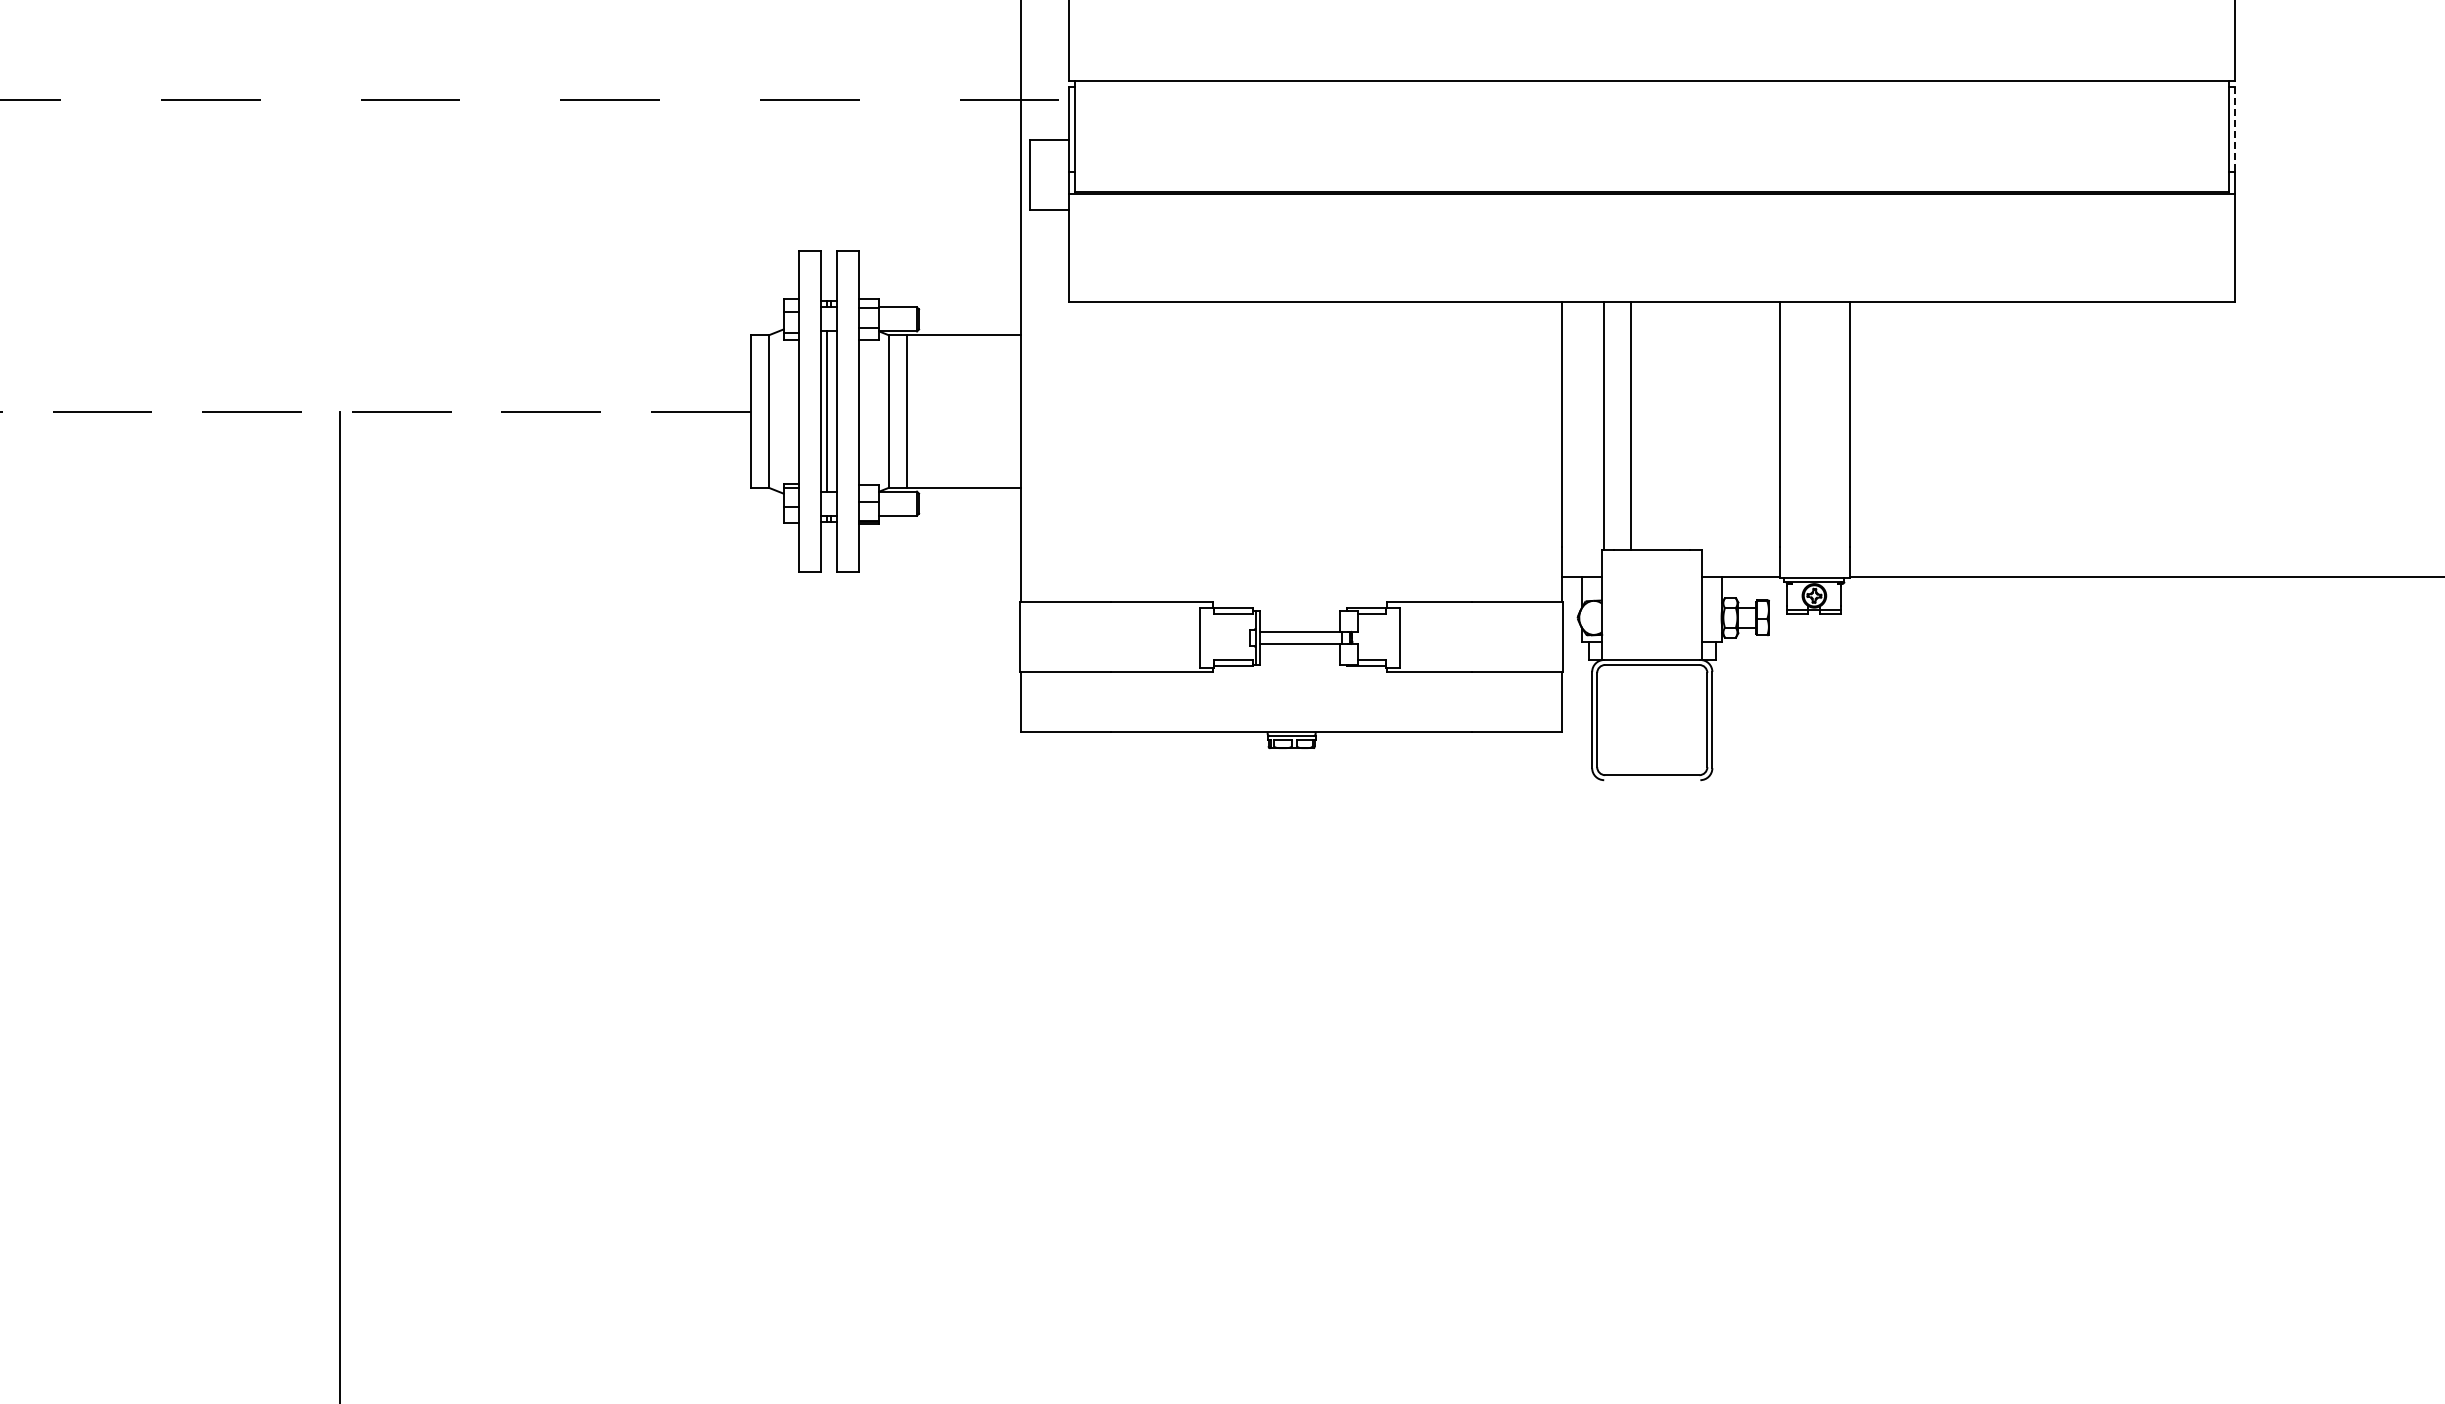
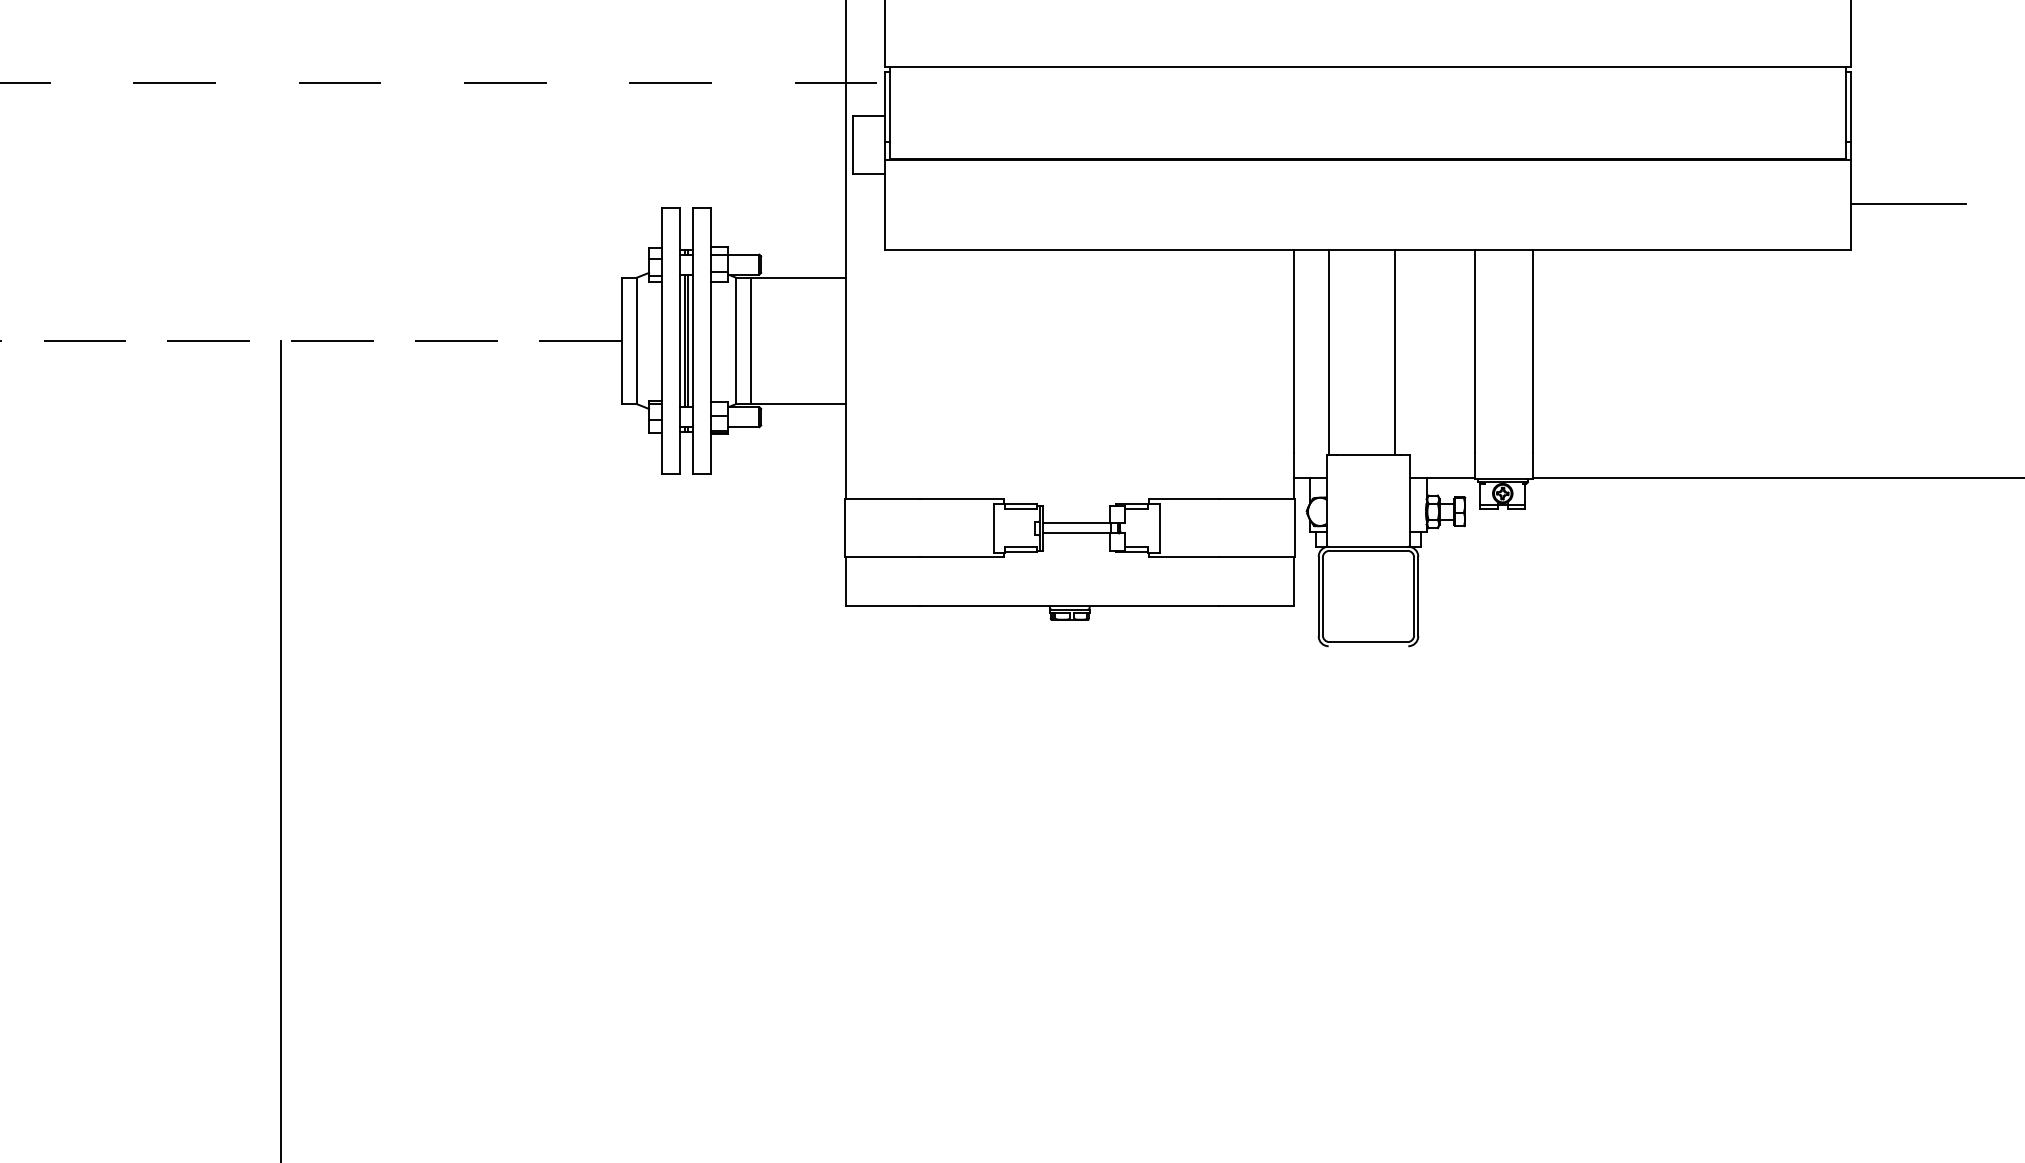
line: (2235, 129) -> (1851, 107), dashed -> solid
line: (2304, 246) -> (1908, 204), added
line: (830, 411) -> (687, 340), added
line: (1631, 425) -> (1395, 352), moved

